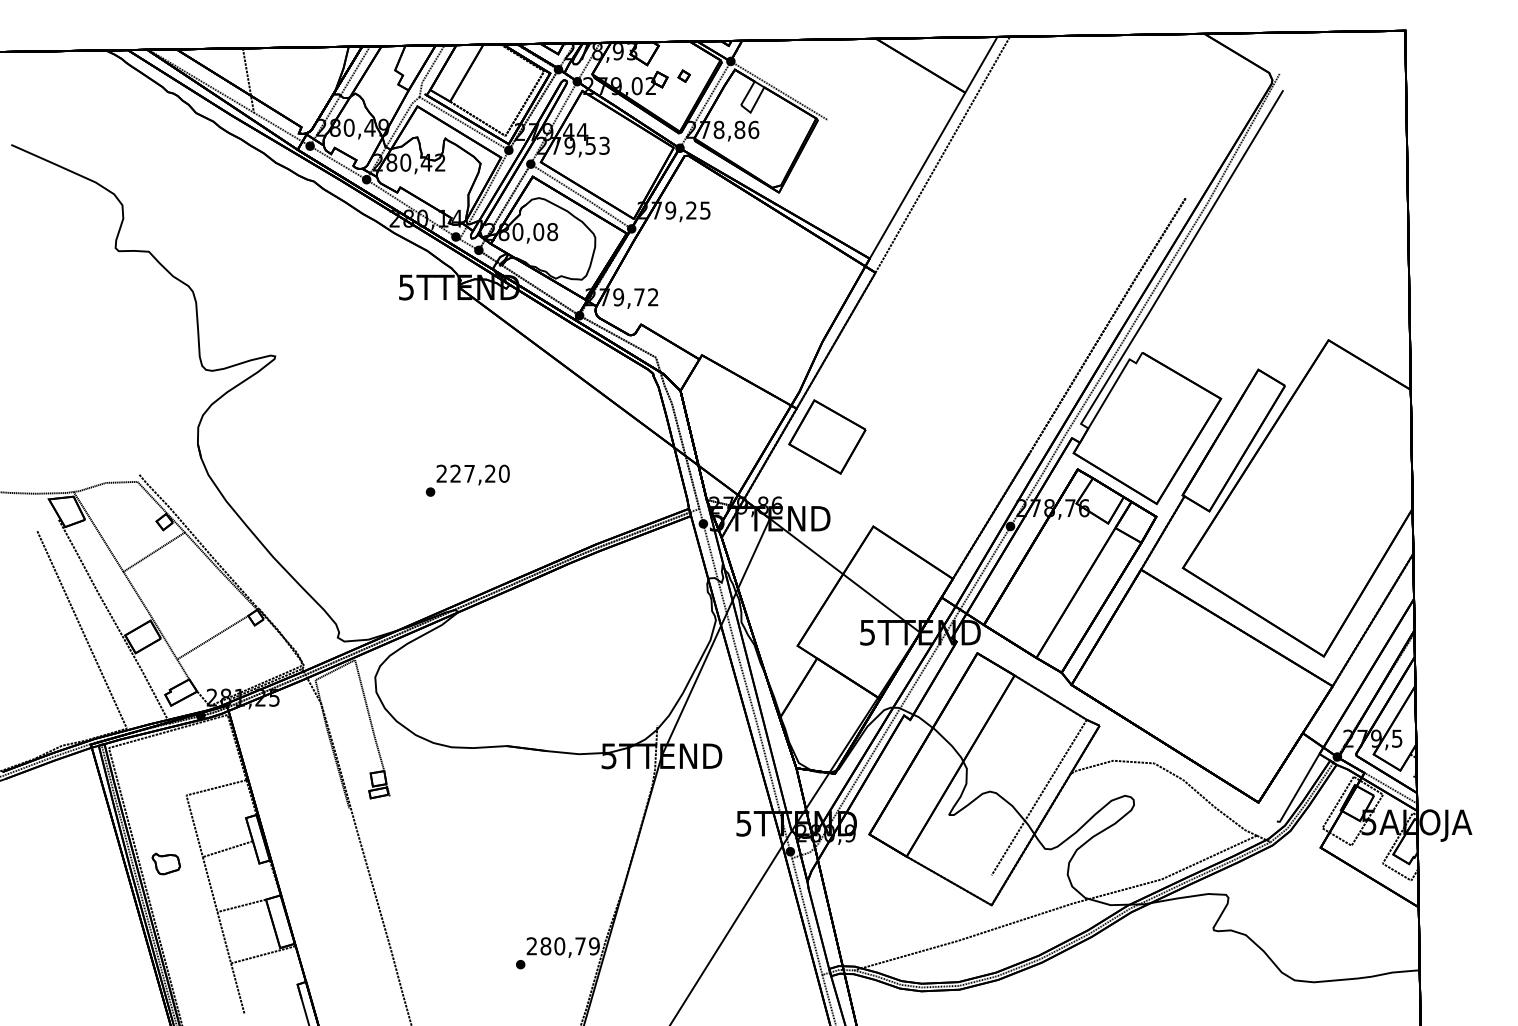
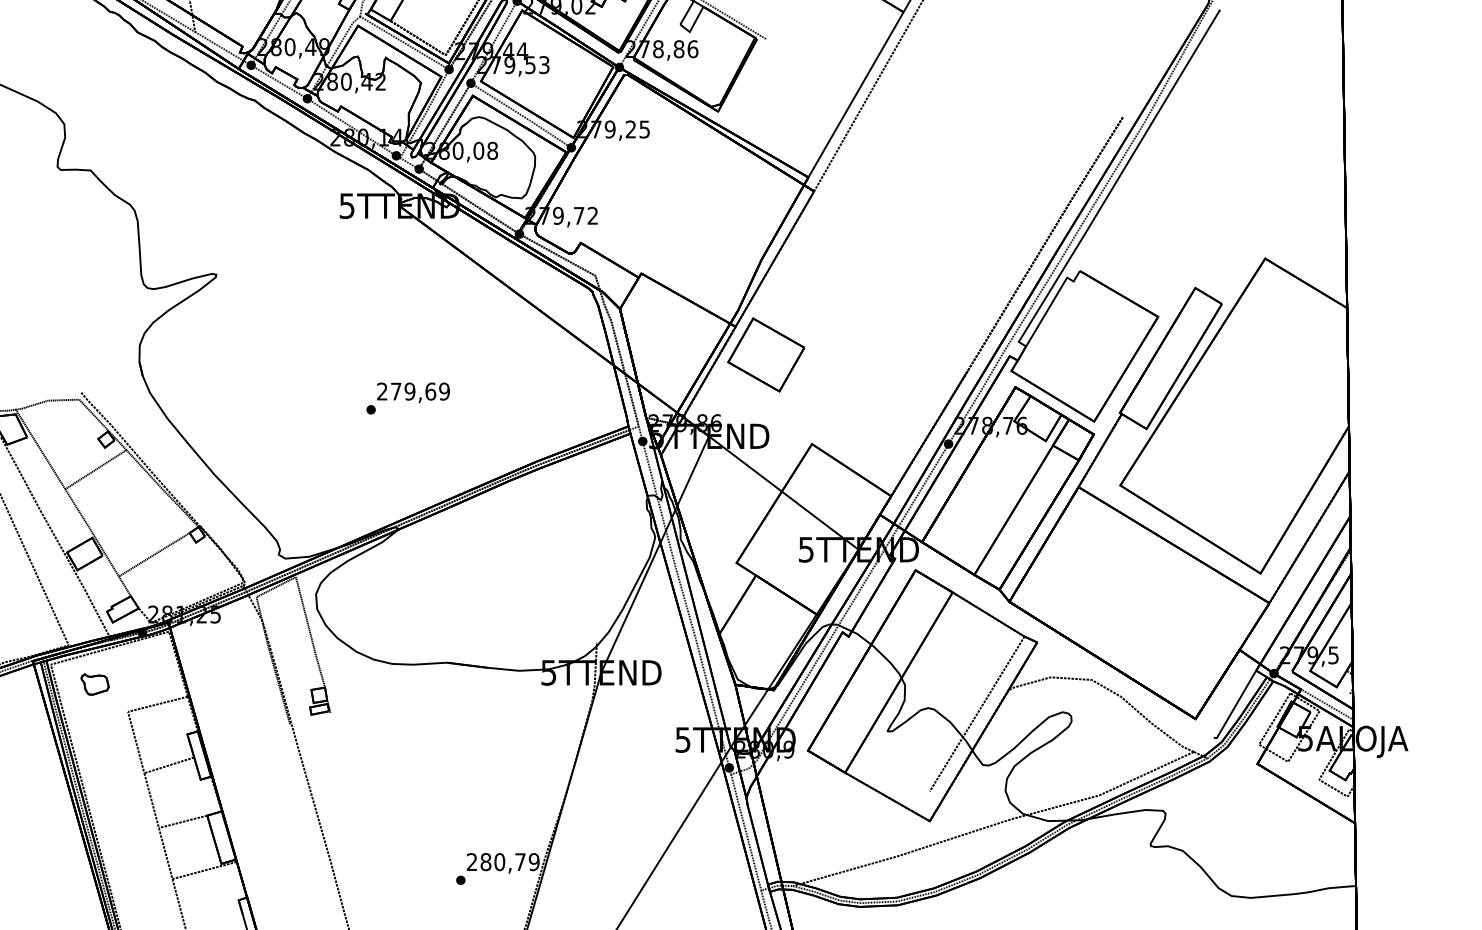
text: (479, 473) -> (419, 391), 227,20 -> 279,69
part: (165, 863) -> (94, 684), moved

